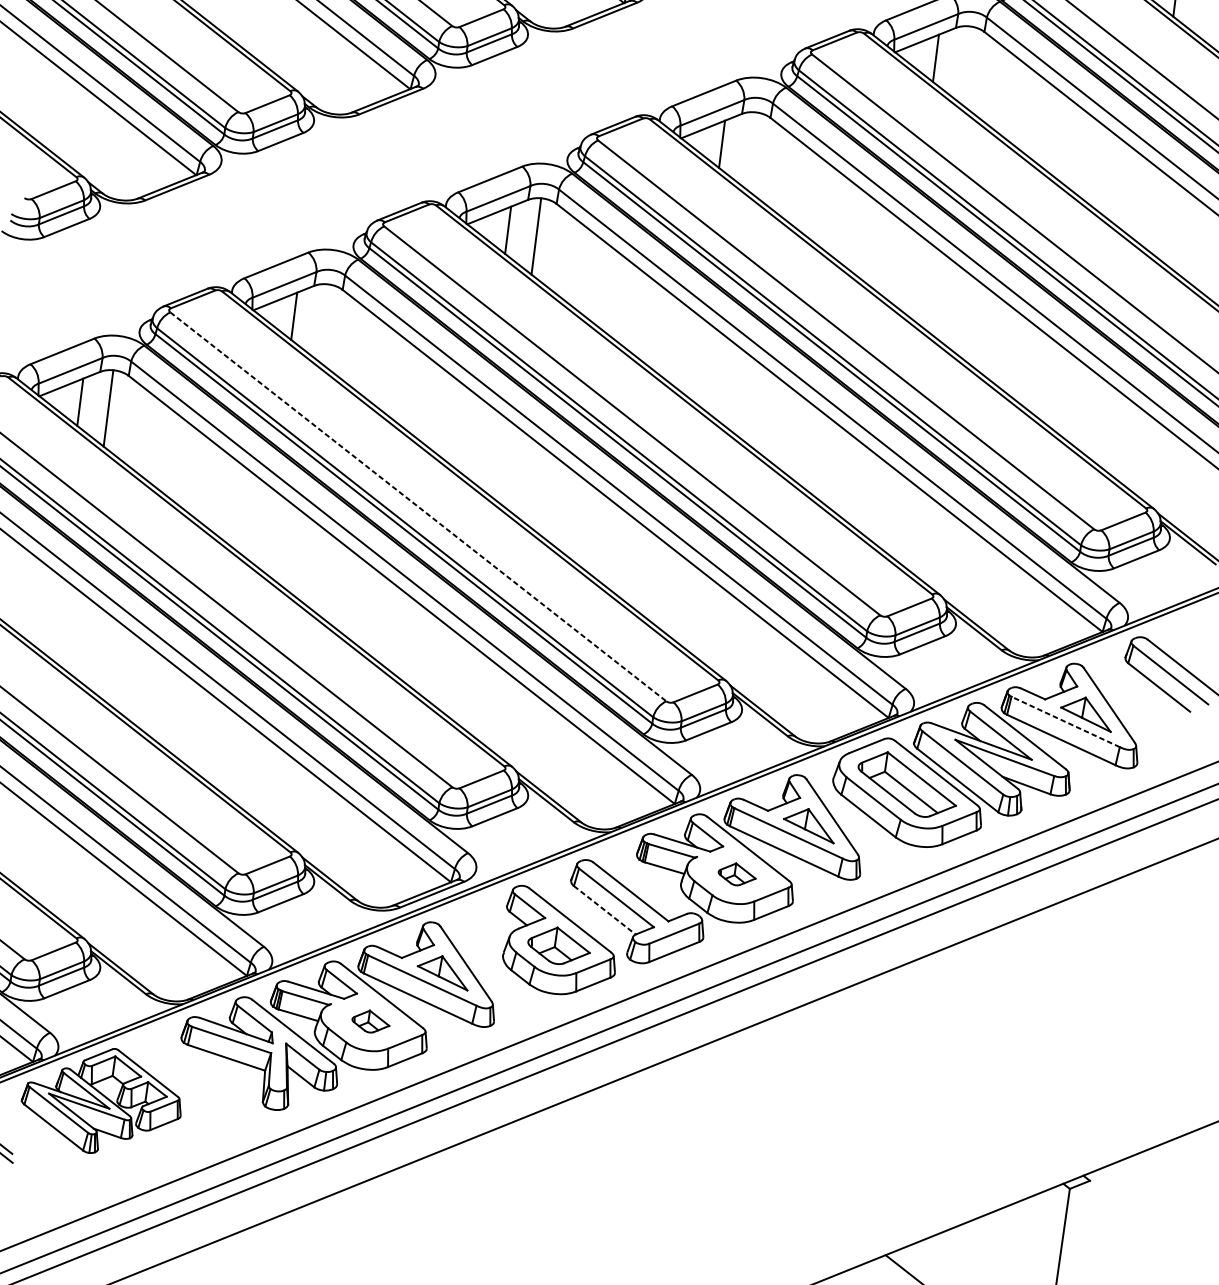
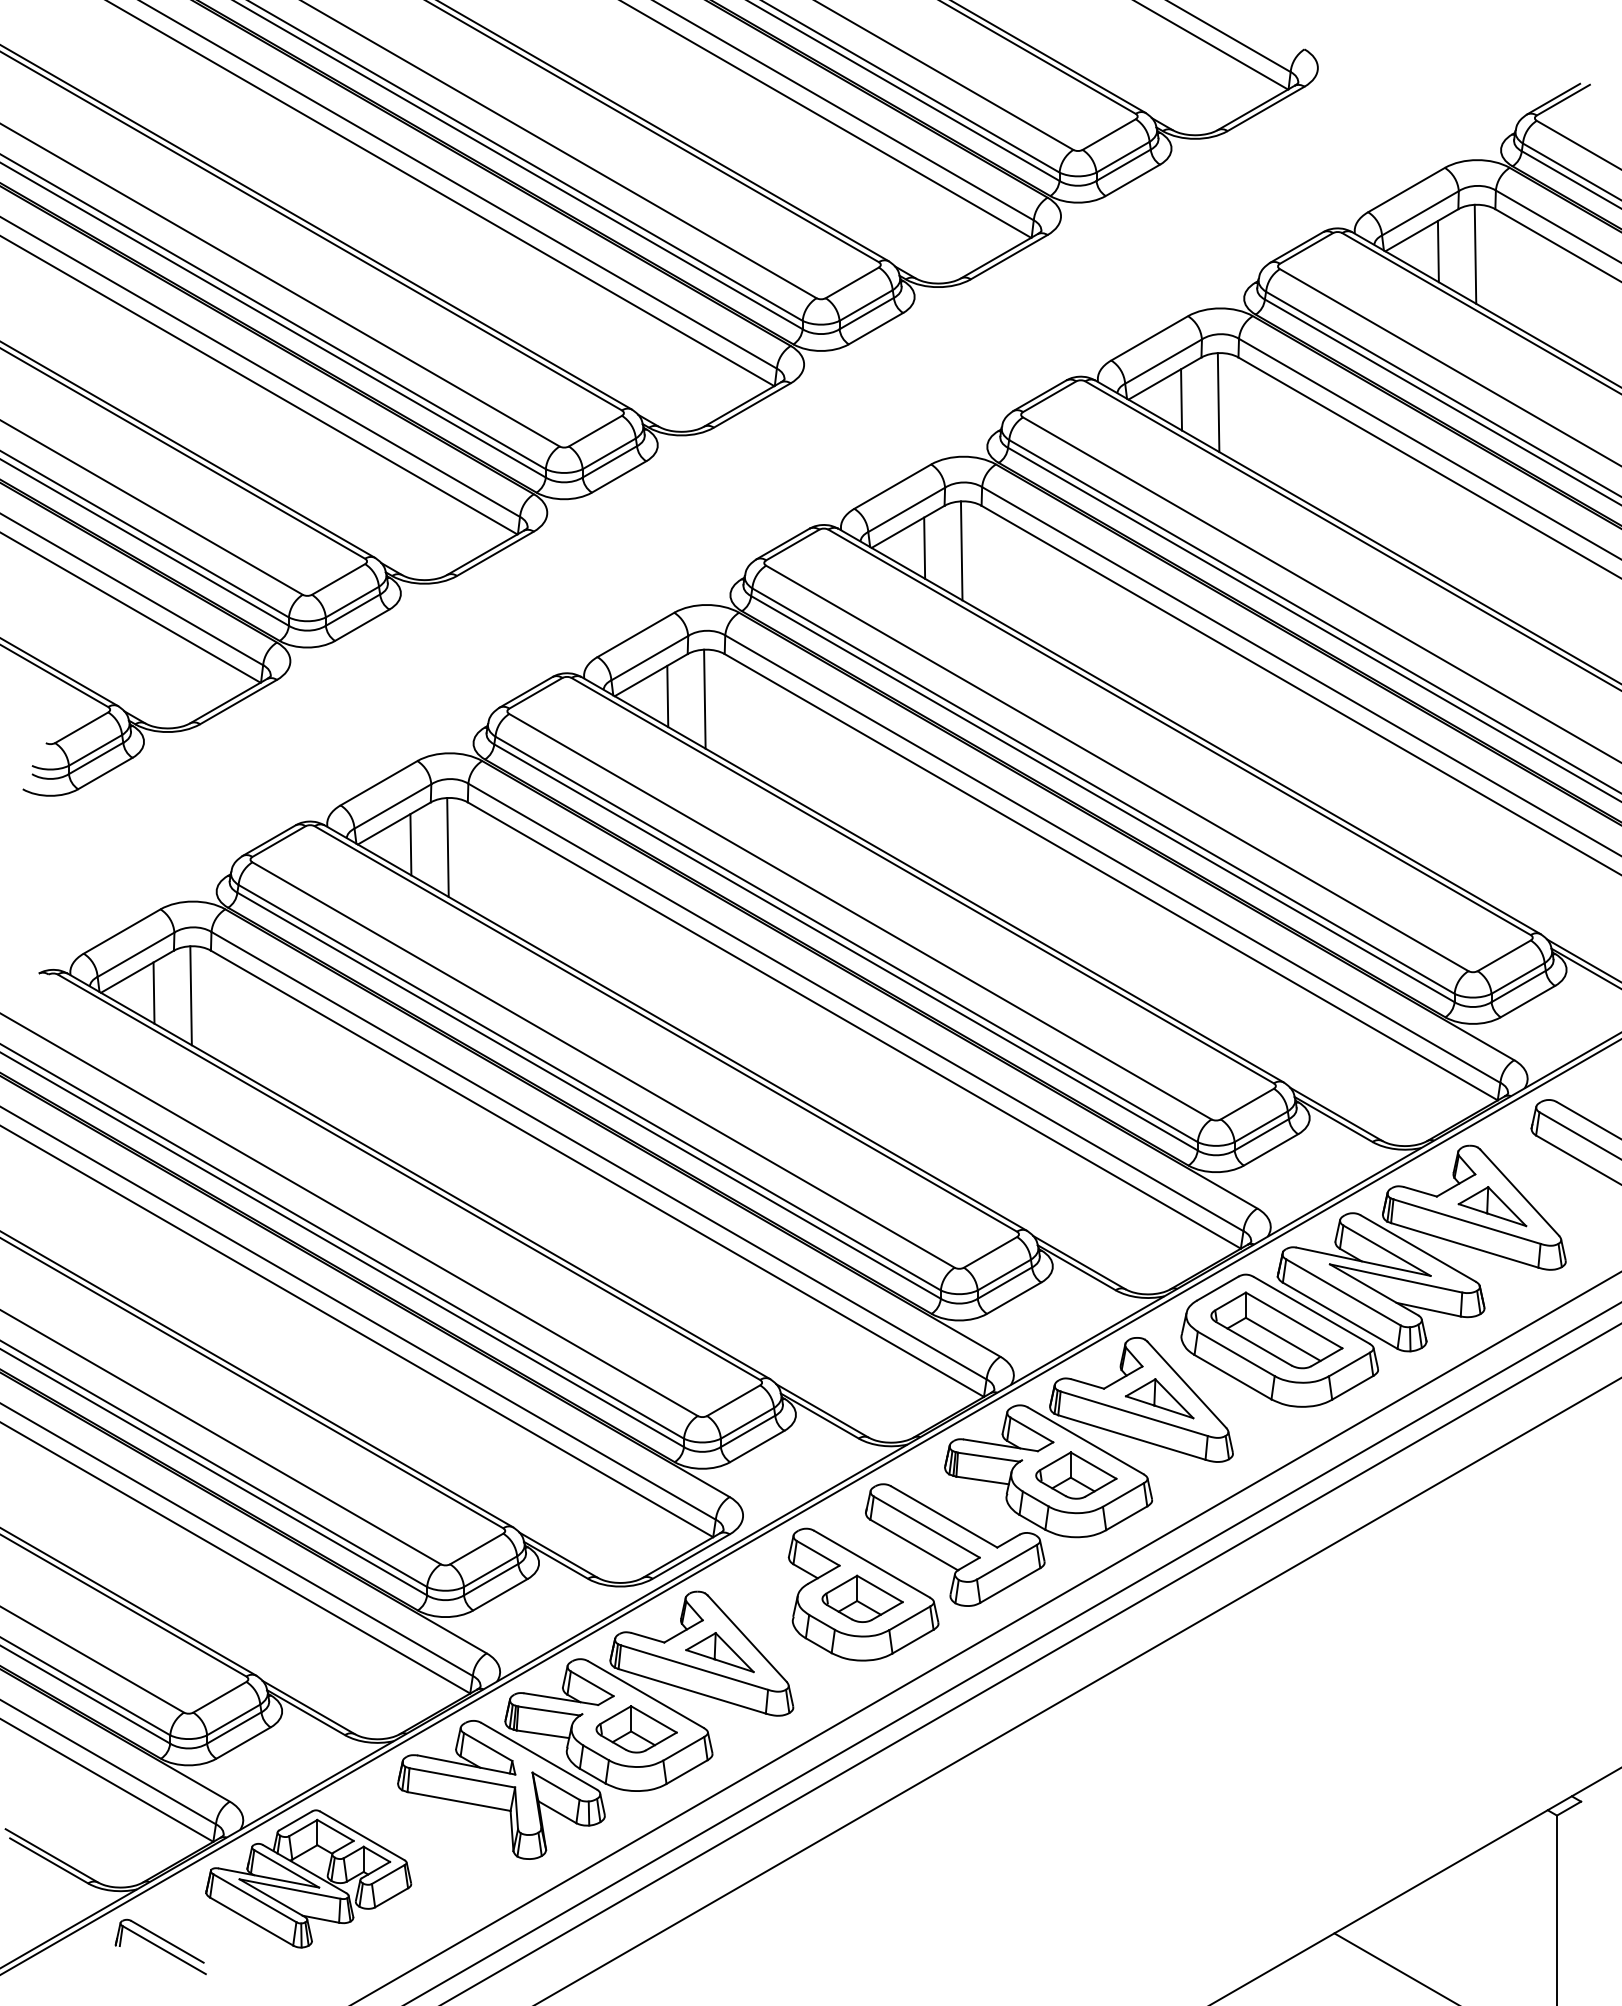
line: (964, 64) -> (1218, 402), added
line: (750, 150) -> (961, 550), added
line: (322, 322) -> (447, 847), added
line: (419, 507) -> (604, 1065), dashed -> solid
line: (1066, 721) -> (1467, 1221), dashed -> solid
part: (737, 874) -> (1076, 1475), size x1.67
line: (605, 910) -> (914, 1545), dashed -> solid
part: (370, 1021) -> (636, 1729), size x1.67

